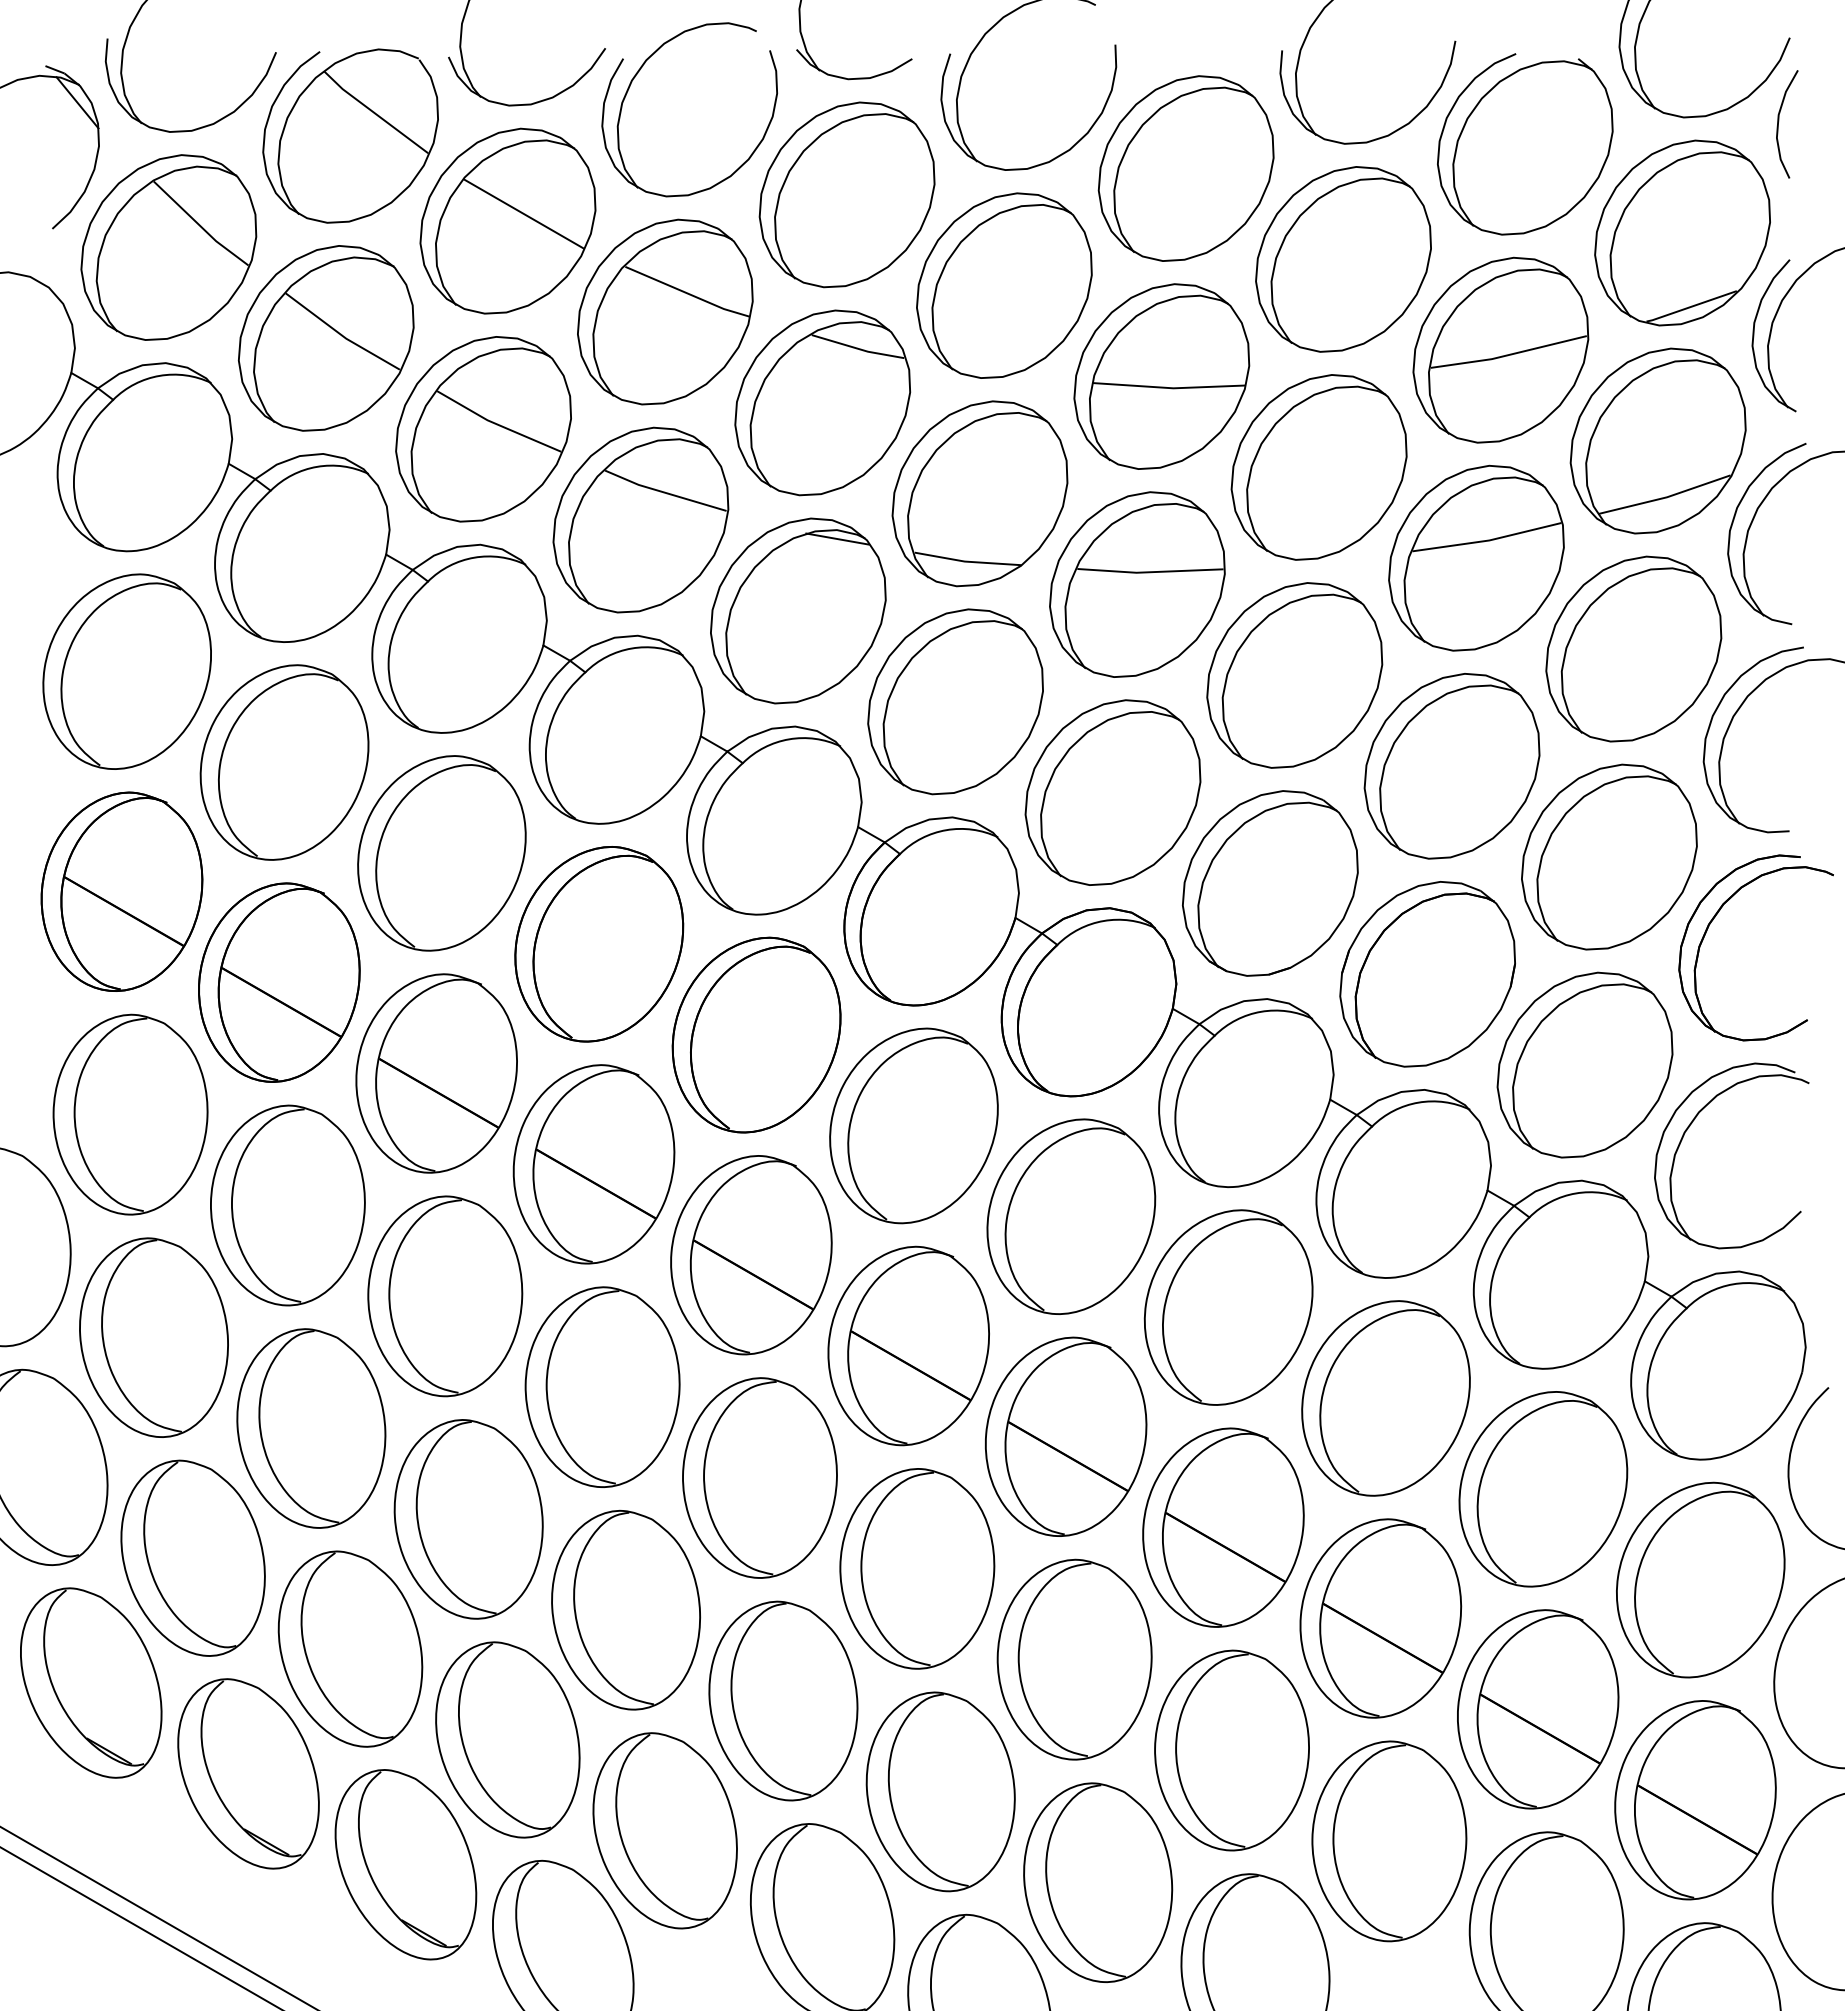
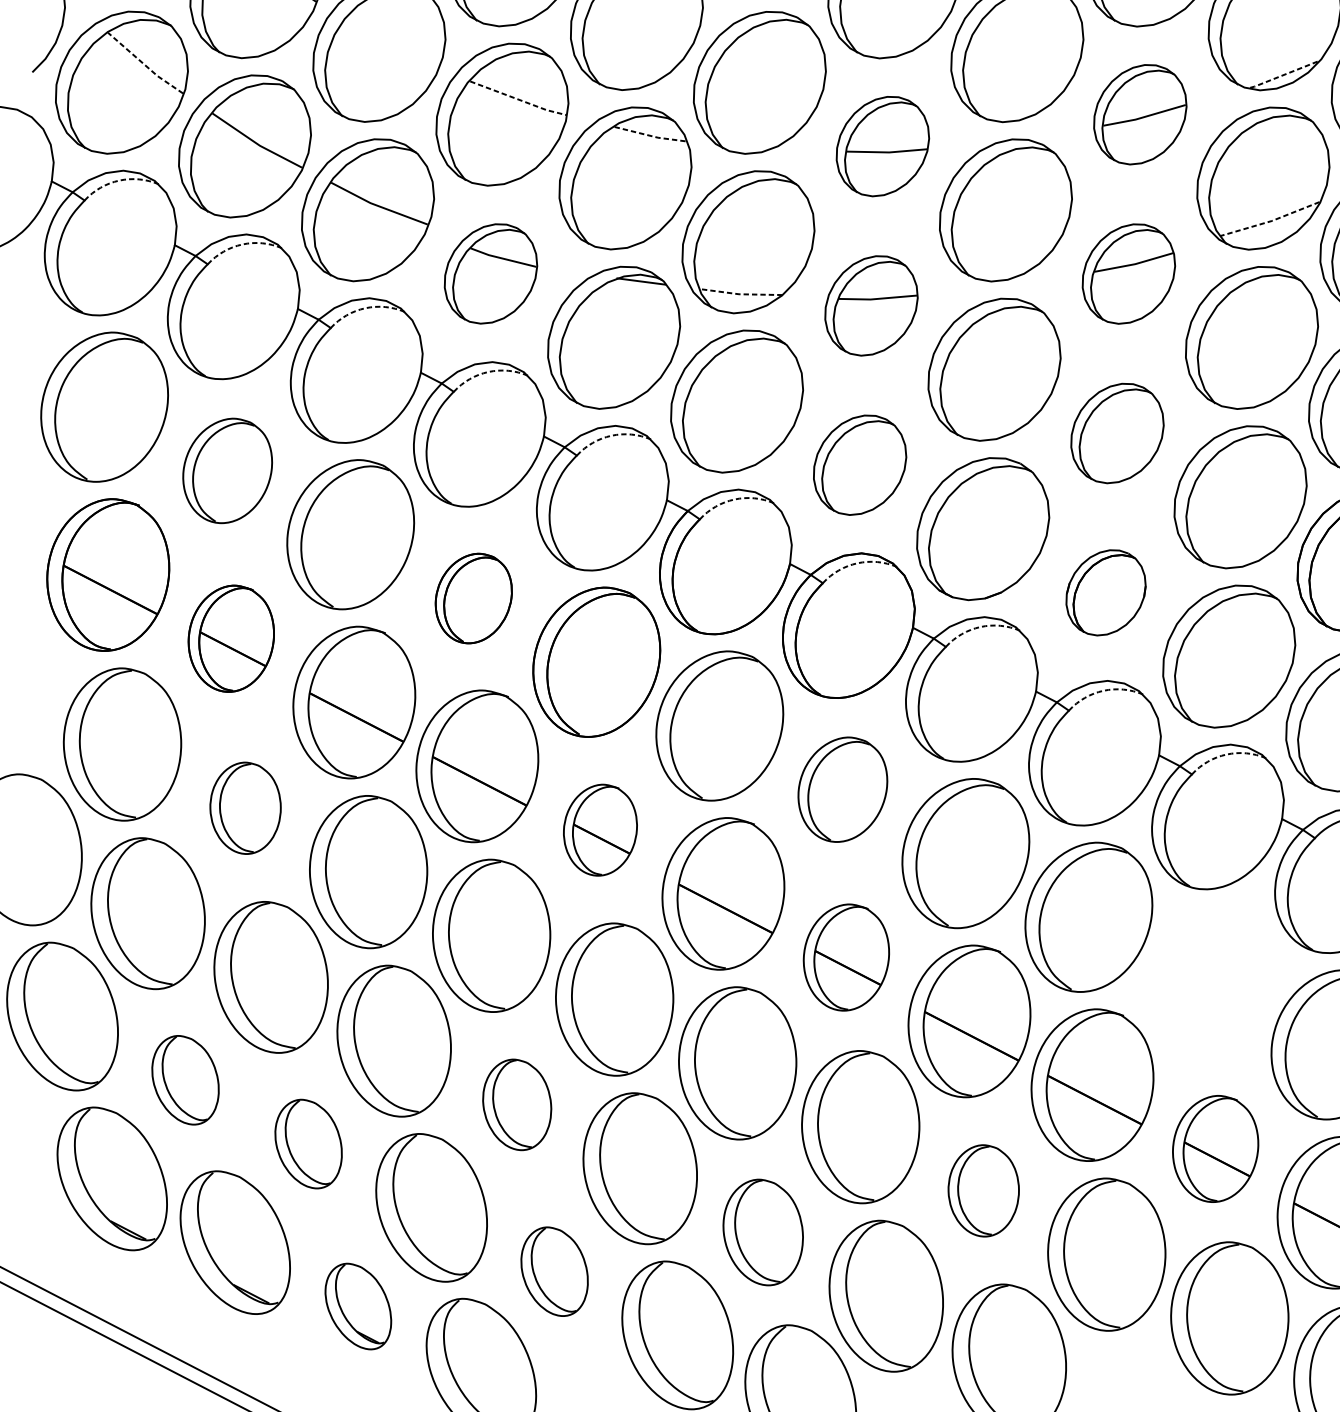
line: (523, 213) -> (390, 44), removed
line: (199, 225) -> (144, 64), solid -> dashed
line: (688, 293) -> (519, 99), solid -> dashed
line: (1690, 306) -> (1283, 74), solid -> dashed
line: (858, 348) -> (650, 135), solid -> dashed
part: (1500, 349) -> (1139, 114), size x0.7
arc: (159, 375) -> (119, 180), solid -> dashed
part: (1161, 376) -> (882, 146), size x0.7
arc: (317, 466) -> (242, 244), solid -> dashed
line: (1665, 497) -> (1270, 221), solid -> dashed
part: (640, 519) -> (490, 273), size x0.7
arc: (474, 557) -> (365, 308), solid -> dashed
part: (1476, 557) -> (1128, 273), size x0.7
line: (966, 561) -> (740, 294), solid -> dashed
part: (1137, 584) -> (871, 305), size x0.7
arc: (631, 648) -> (488, 372), solid -> dashed
arc: (789, 739) -> (611, 435), solid -> dashed
part: (284, 762) -> (227, 470), size x0.7
part: (1451, 766) -> (1116, 433), size x0.7
part: (1112, 792) -> (859, 465), size x0.7
arc: (946, 830) -> (734, 499), solid -> dashed
arc: (1103, 920) -> (857, 562), solid -> dashed
part: (599, 944) -> (473, 598), size x0.6
part: (1427, 974) -> (1105, 592), size x0.6
part: (279, 982) -> (231, 638), size x0.7
arc: (1261, 1011) -> (980, 626), solid -> dashed
arc: (1418, 1102) -> (1103, 690), solid -> dashed
arc: (1575, 1193) -> (1226, 754), solid -> dashed
part: (287, 1205) -> (245, 808), size x0.6
part: (1071, 1216) -> (843, 789), size x0.7
part: (751, 1255) -> (600, 830), size x0.6
part: (1065, 1436) -> (846, 957), size x0.7
part: (1543, 1489) -> (1212, 981), removed
part: (192, 1557) -> (185, 1079), size x0.6
part: (625, 1609) -> (516, 1104), size x0.6
part: (350, 1648) -> (308, 1143), size x0.6
part: (1538, 1709) -> (1215, 1149), size x0.7
part: (1231, 1750) -> (983, 1190), size x0.6
part: (940, 1791) -> (763, 1232), size x0.7
part: (664, 1830) -> (554, 1271), size x0.6
part: (405, 1864) -> (358, 1306), size x0.6

